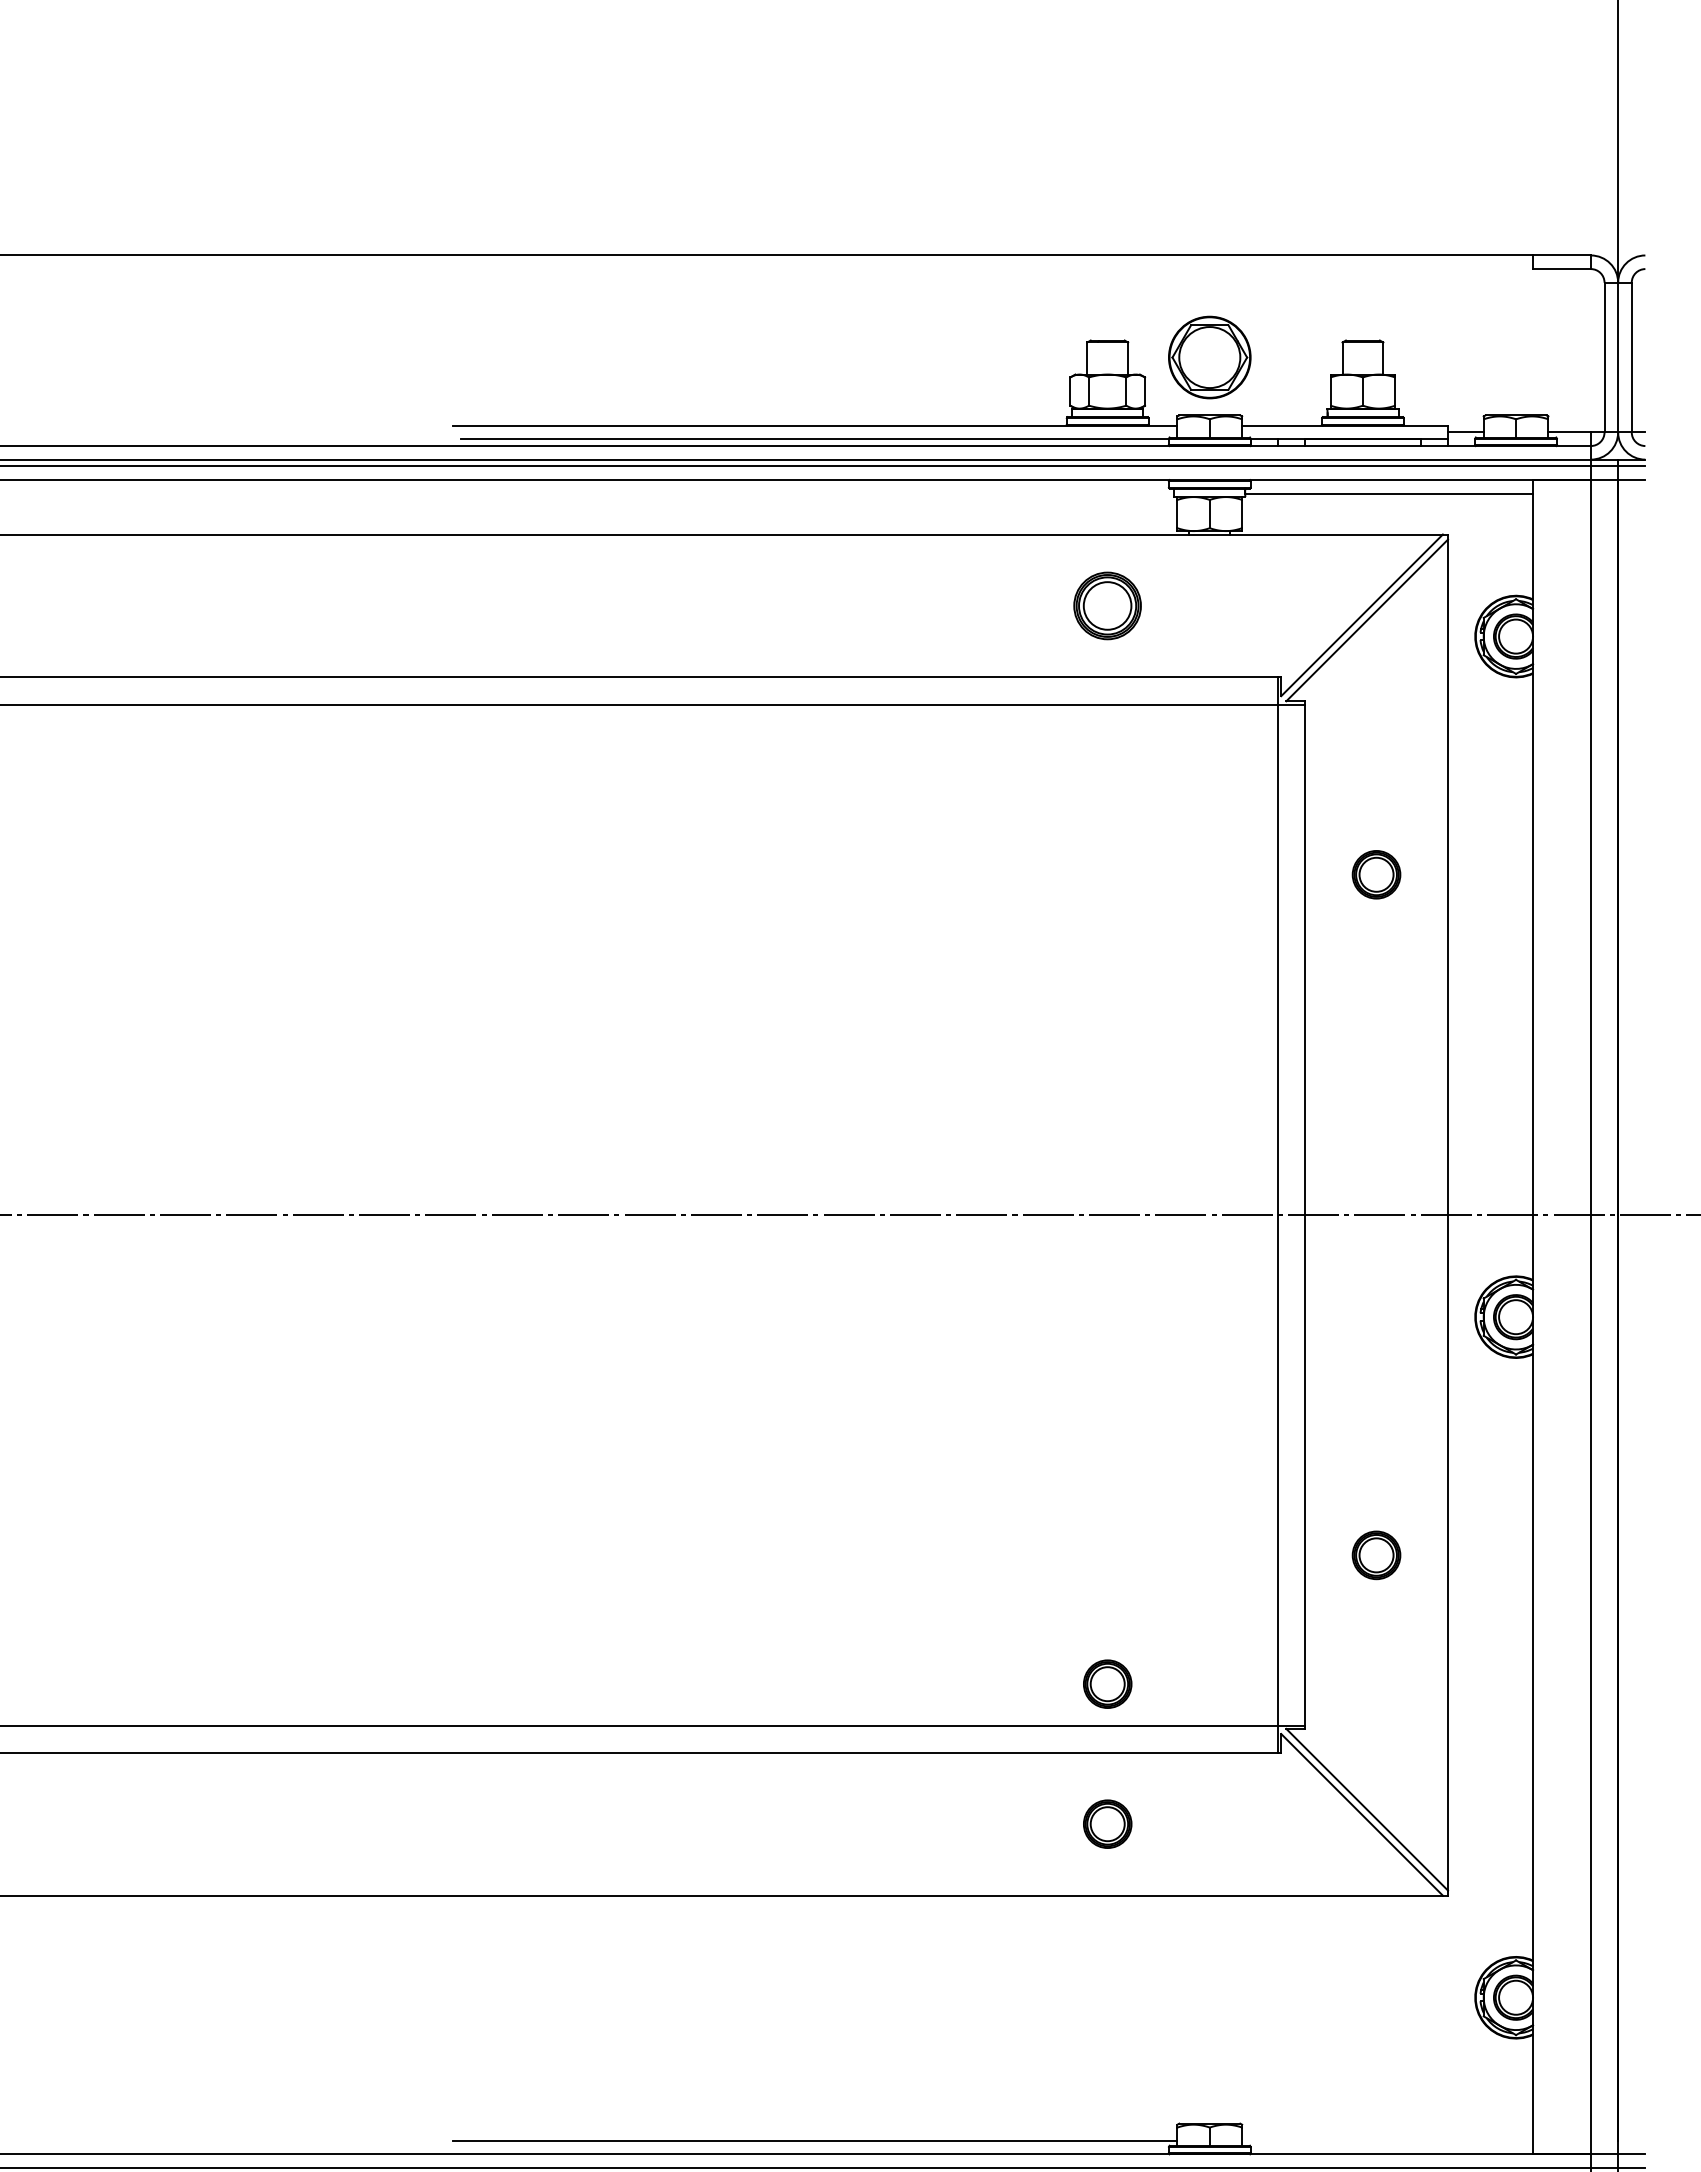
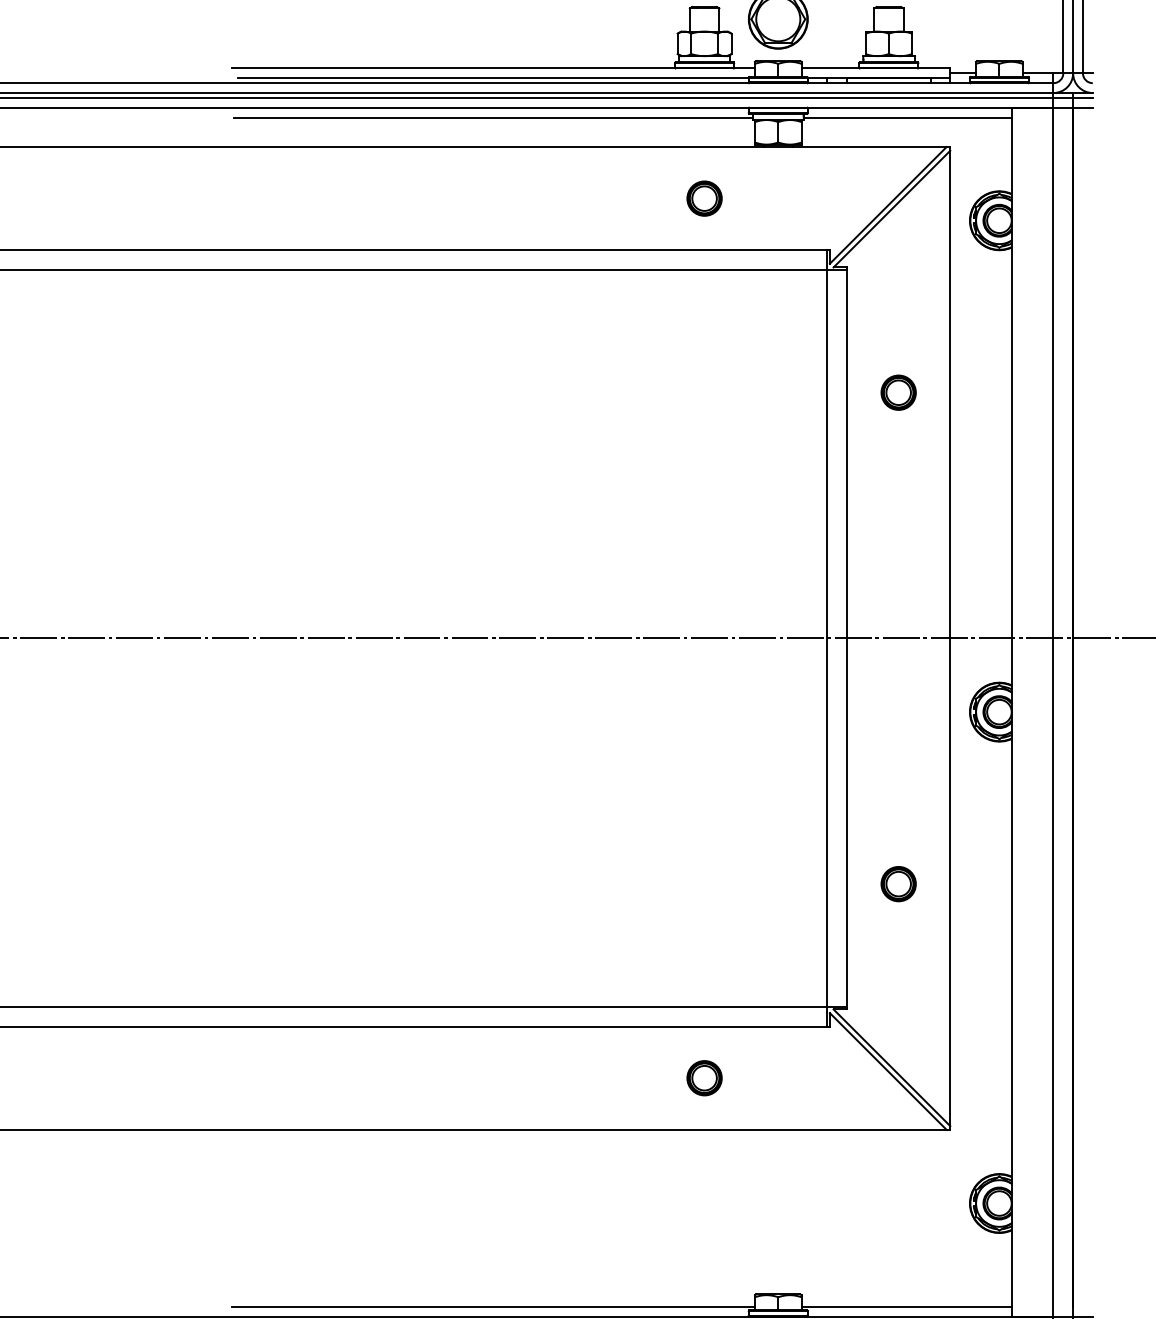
line: (814, 493) -> (492, 117), added
part: (1107, 605) -> (704, 198), size x0.71
part: (1107, 1683) -> (704, 976), removed
line: (1387, 2140) -> (906, 1306), added

